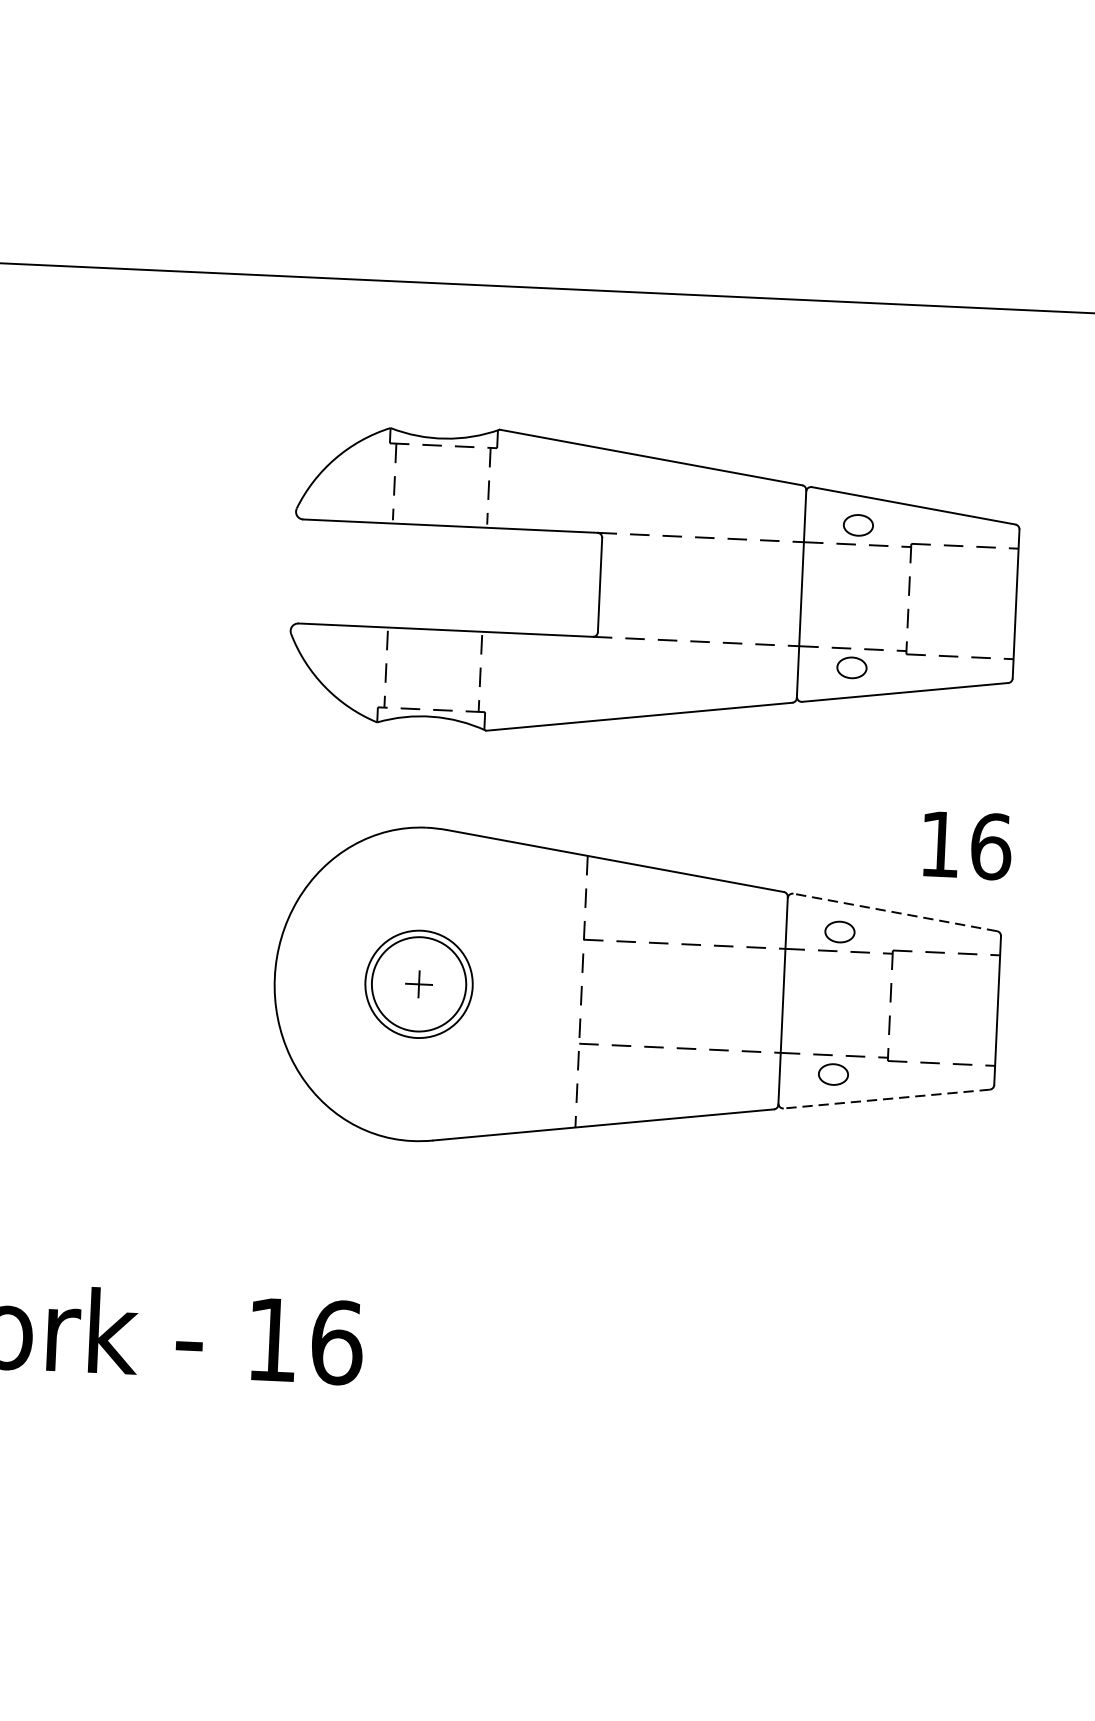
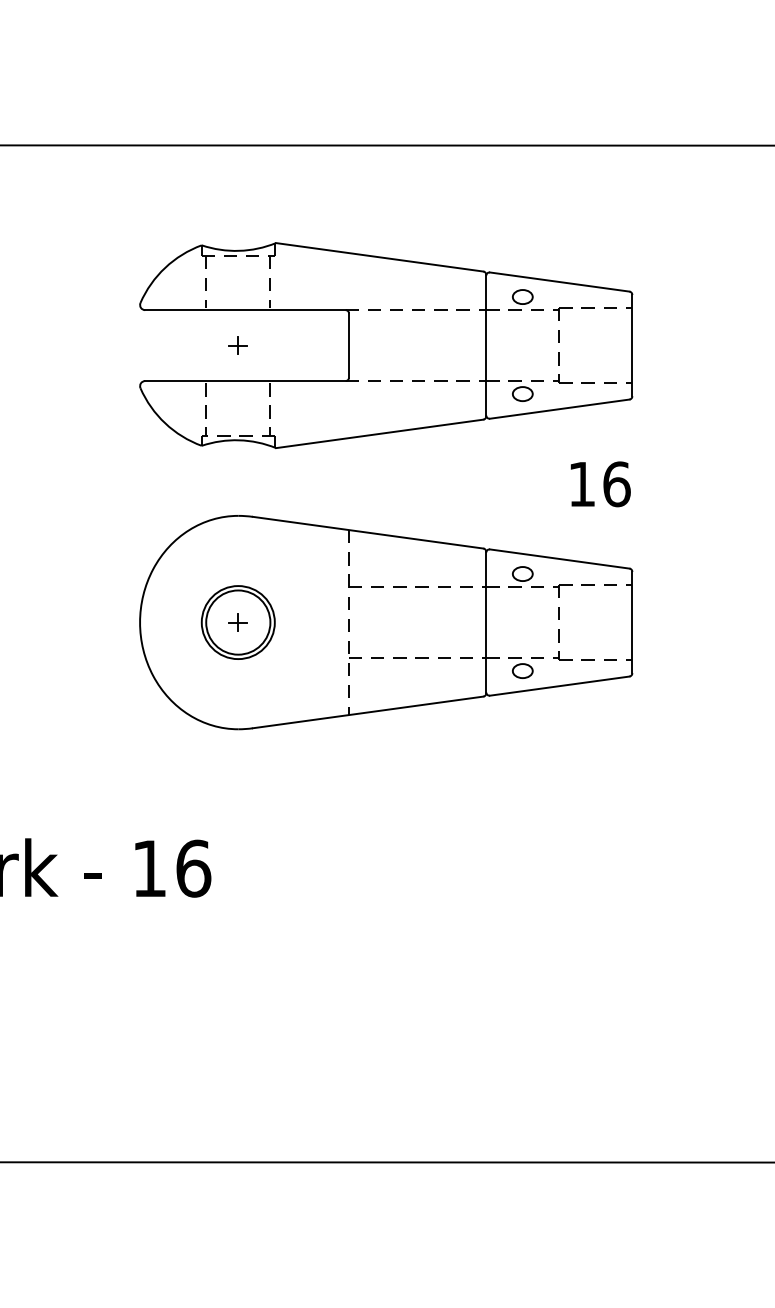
part: (436, 577) -> (237, 345), added
text: (967, 845) -> (600, 484), moved
line: (894, 911) -> (559, 558), dashed -> solid
line: (886, 1099) -> (559, 686), dashed -> solid

